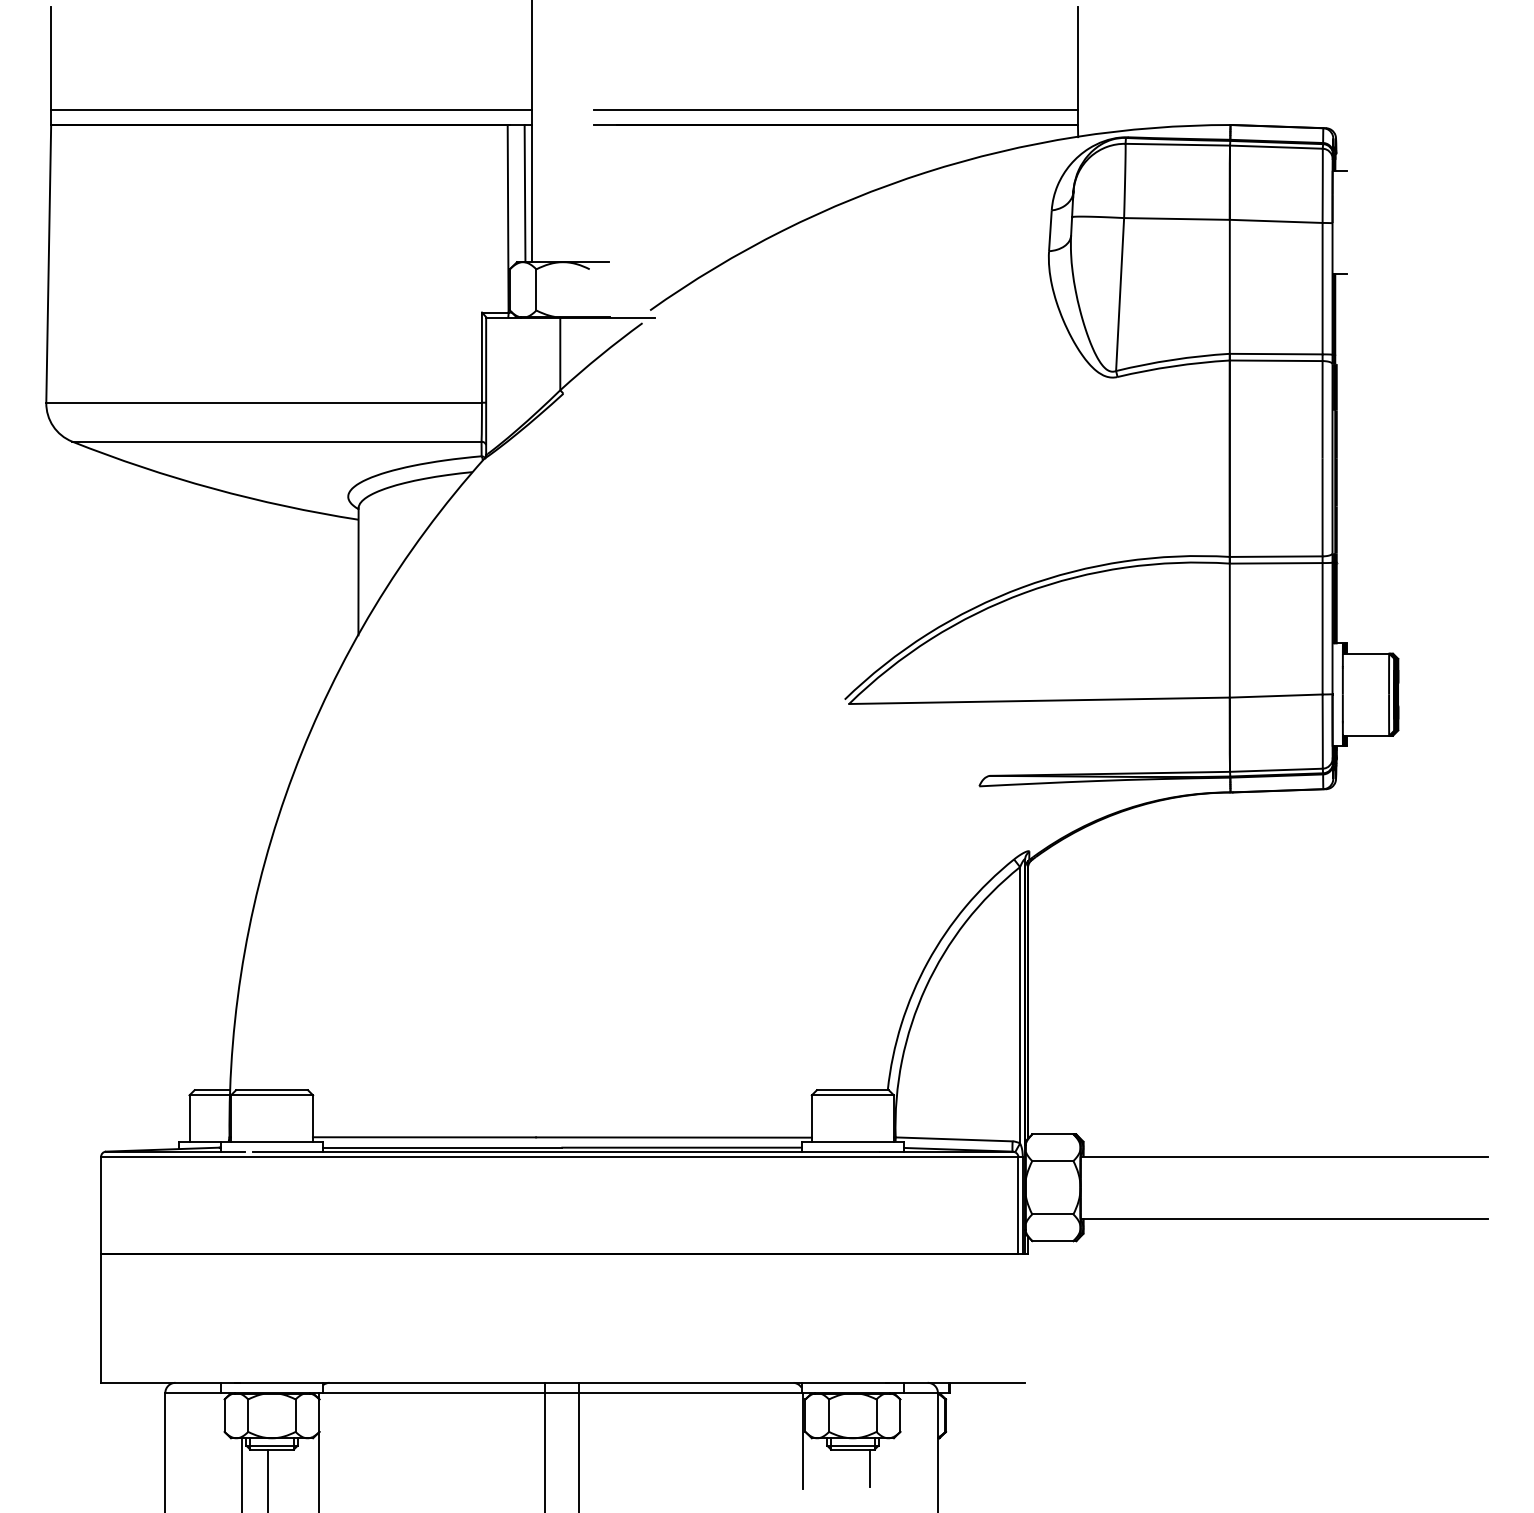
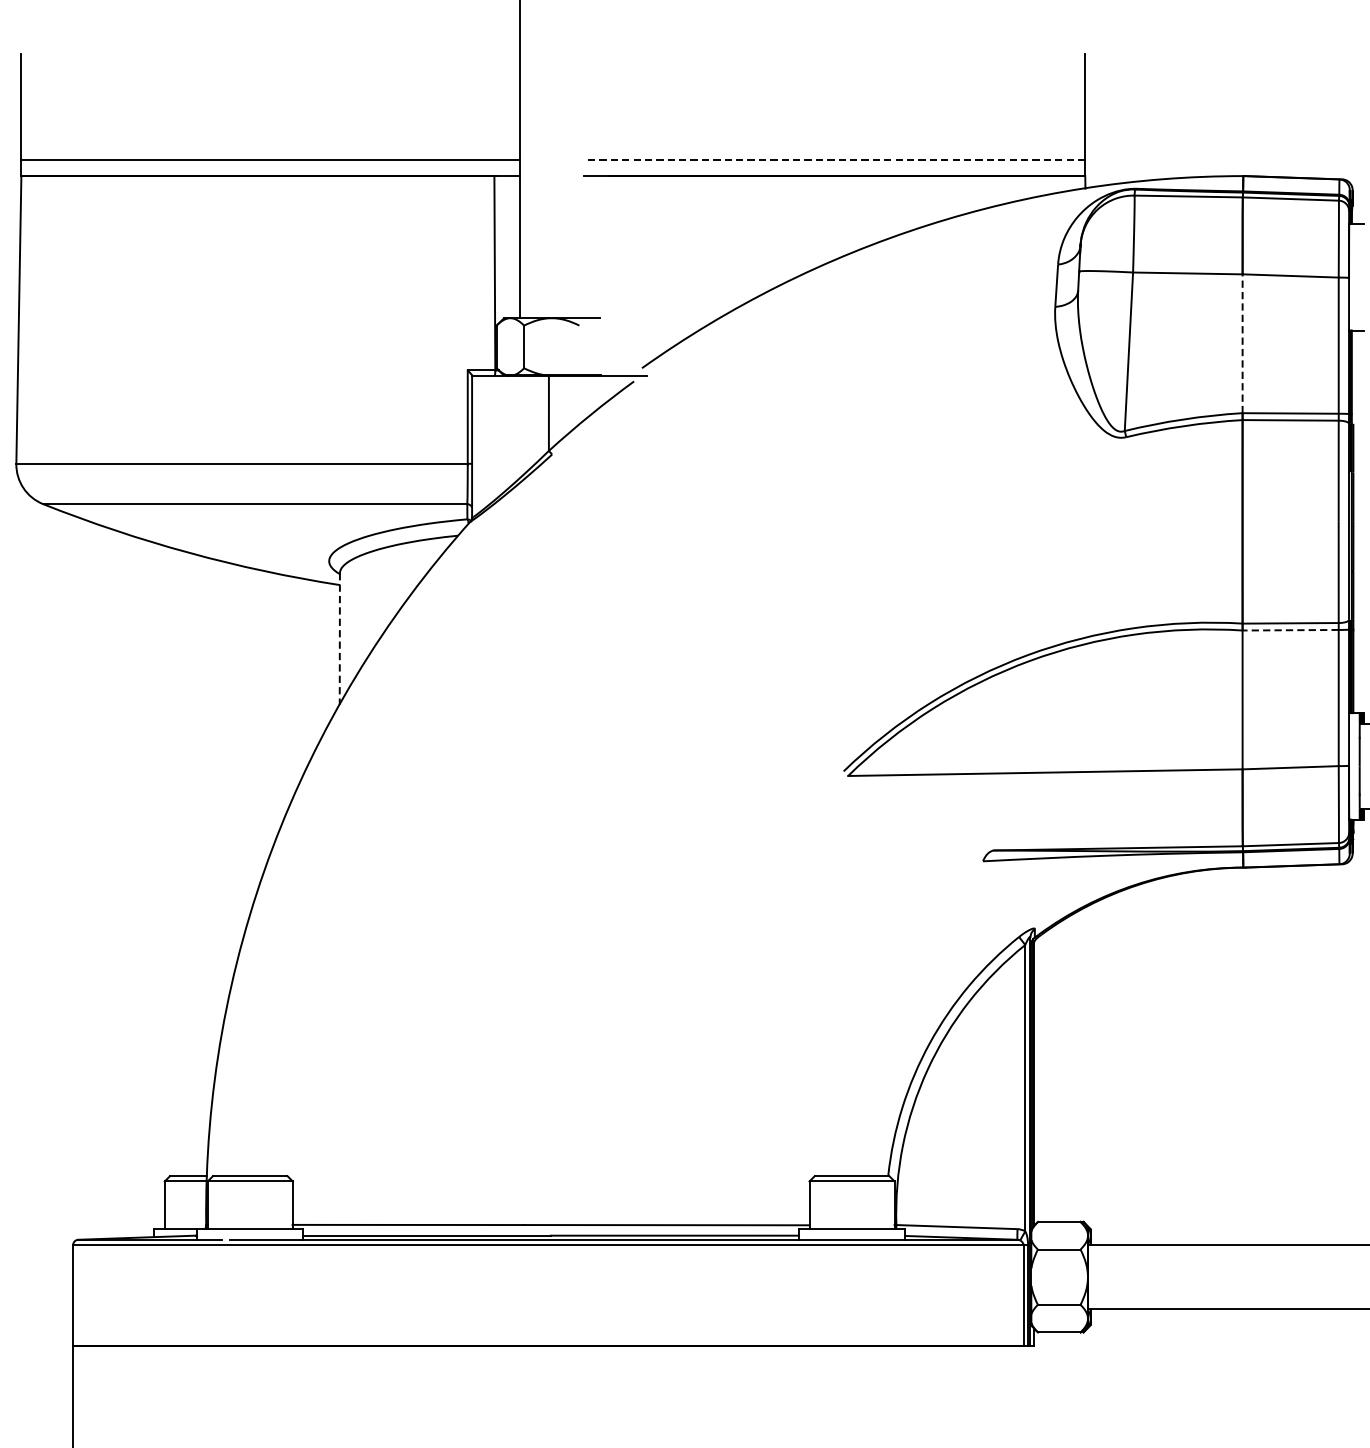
line: (835, 109) -> (834, 160), solid -> dashed
line: (524, 193) -> (511, 247), removed
line: (1229, 286) -> (1242, 343), solid -> dashed
line: (1275, 563) -> (1289, 630), solid -> dashed
line: (358, 571) -> (339, 638), solid -> dashed

